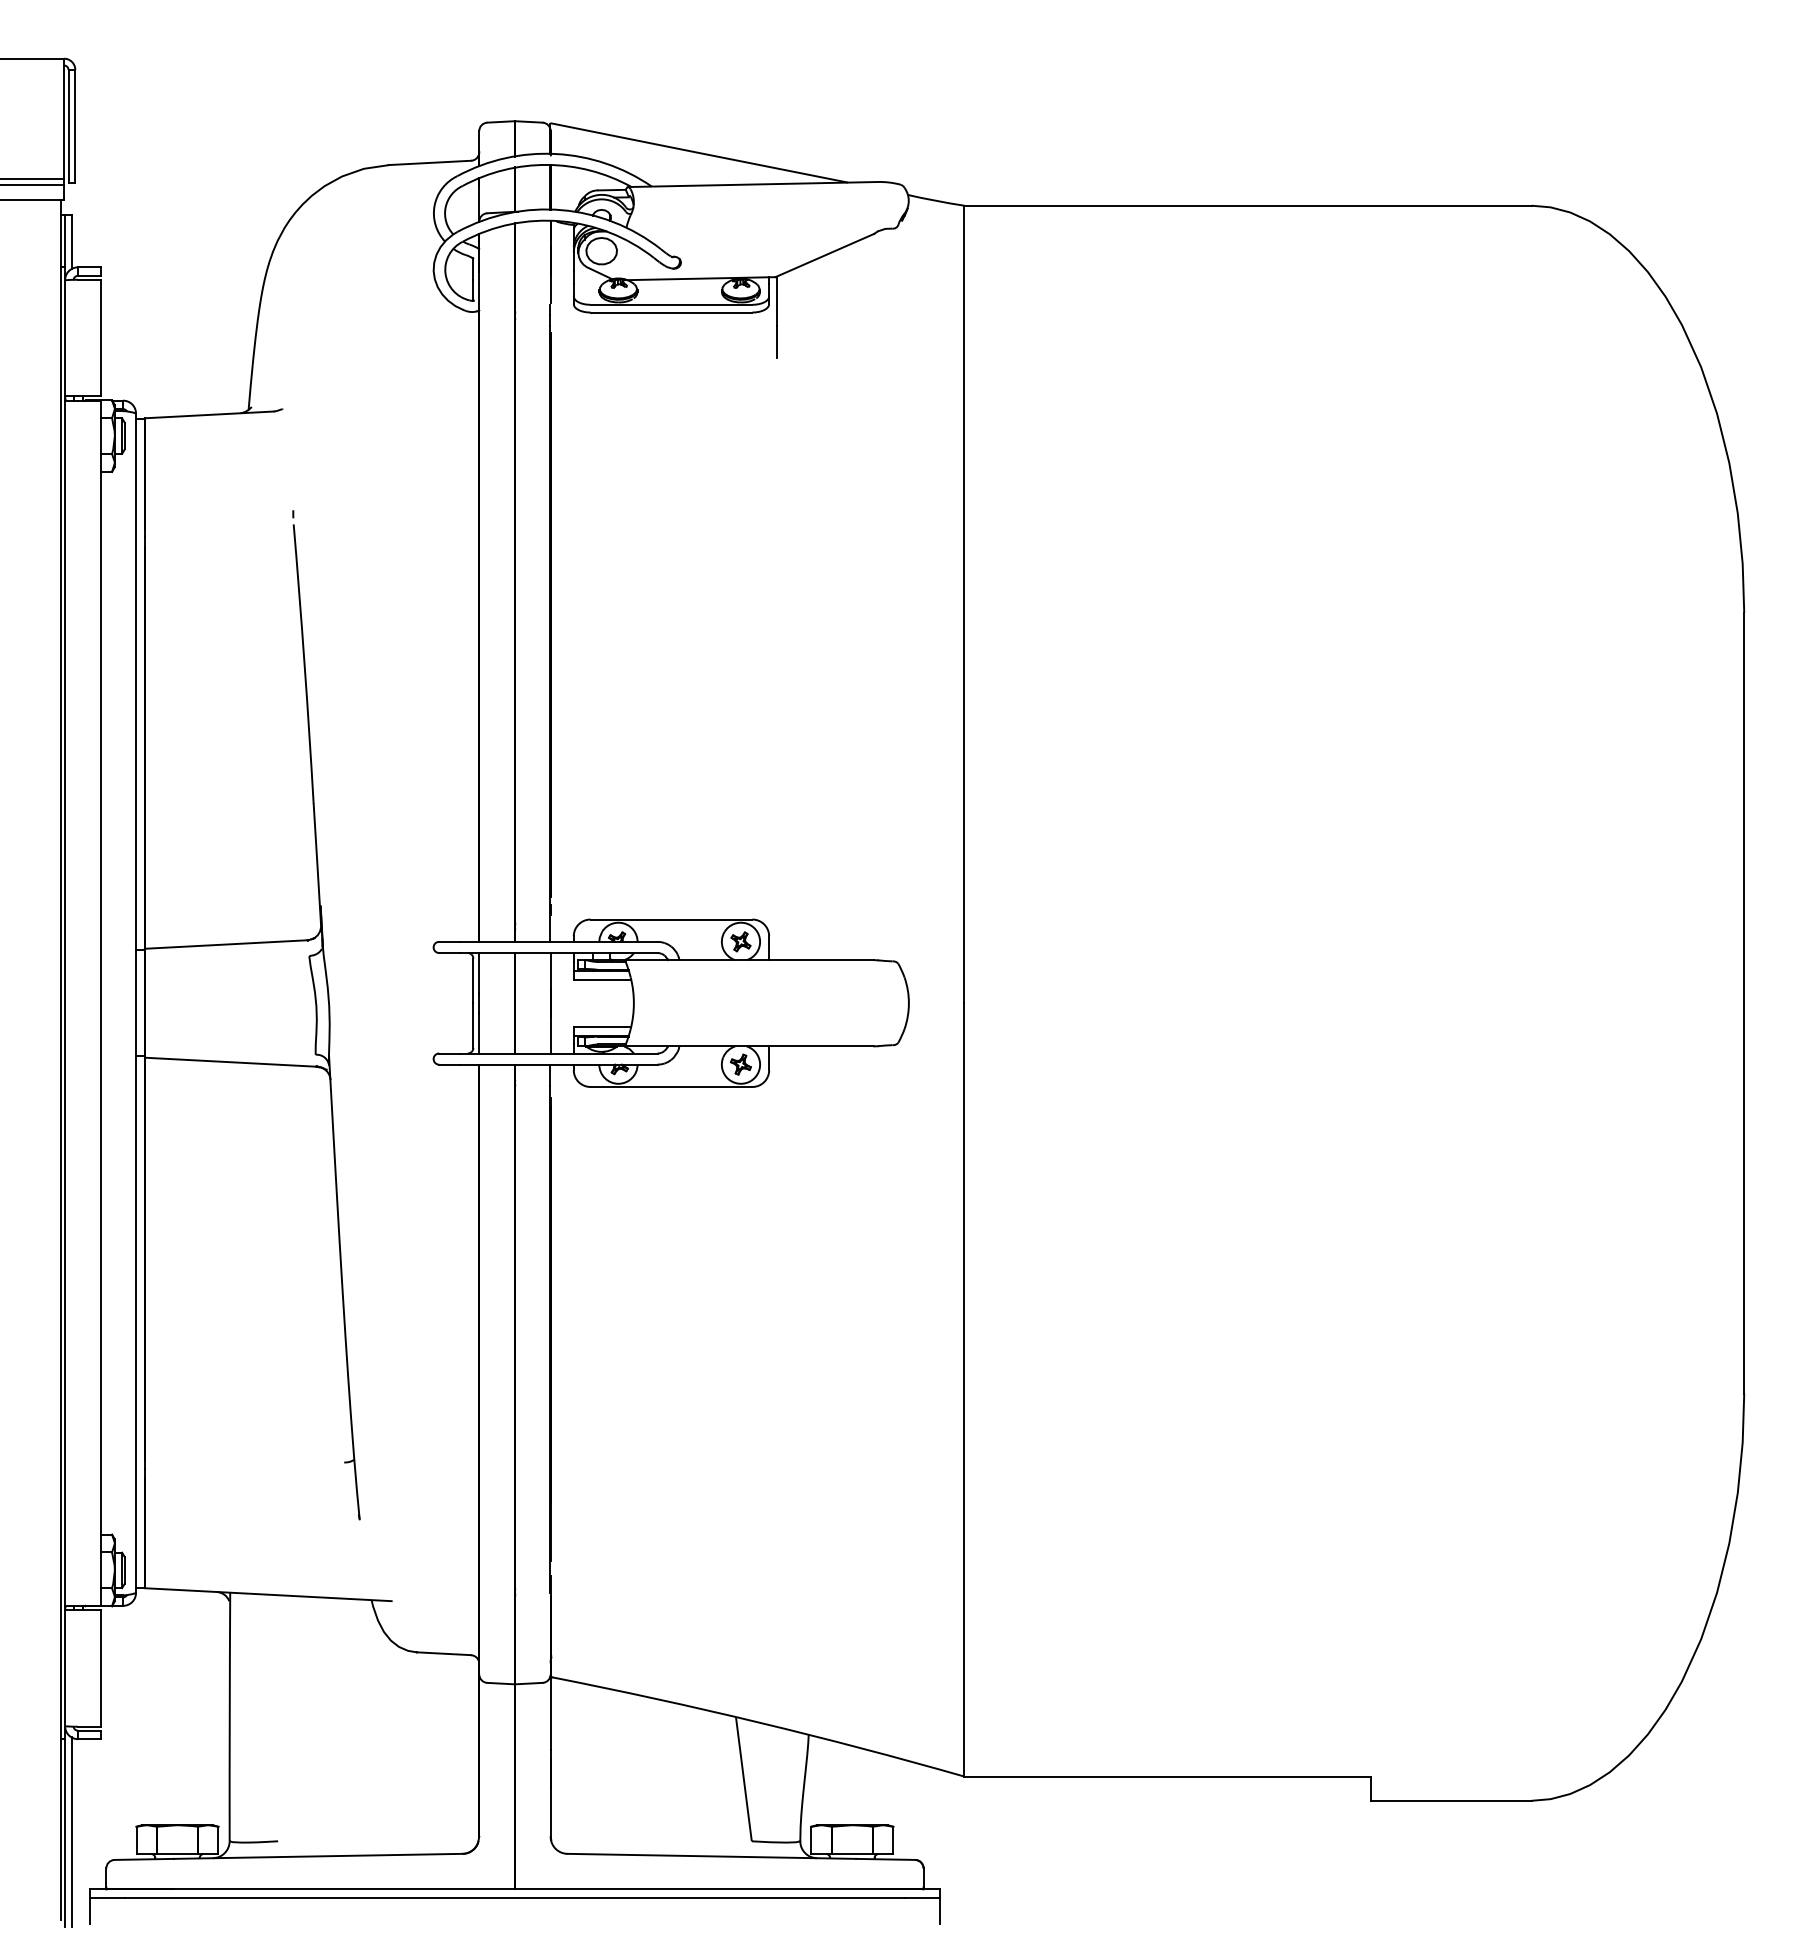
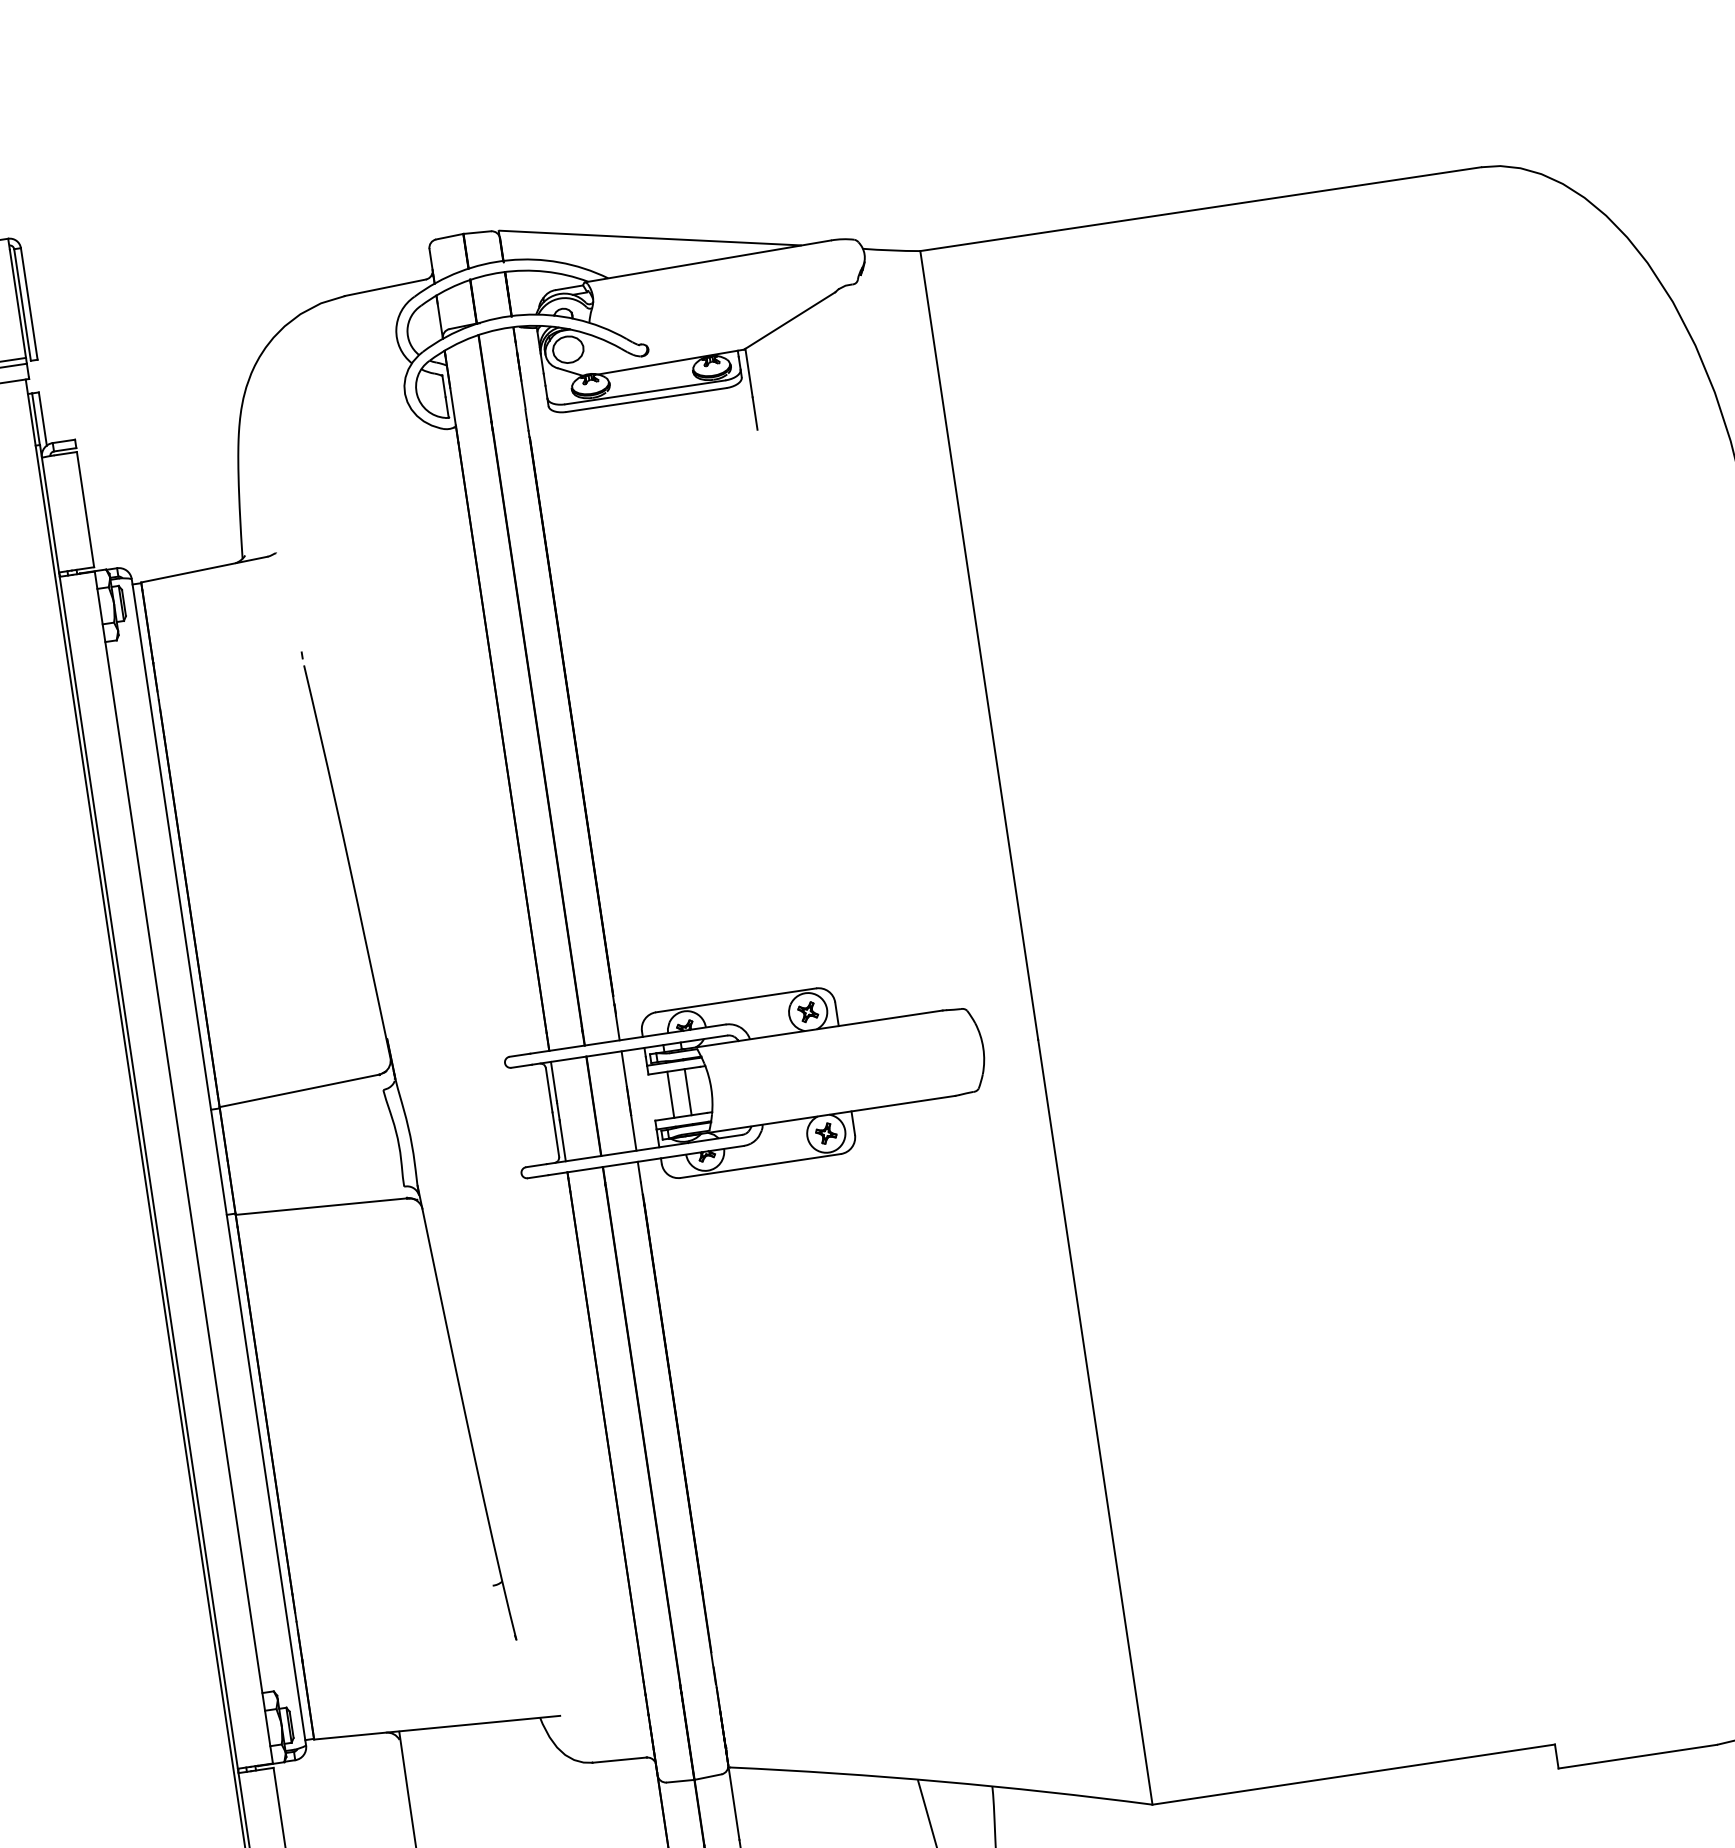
line: (592, 1002) -> (670, 1094), added
line: (610, 1002) -> (688, 1091), added

